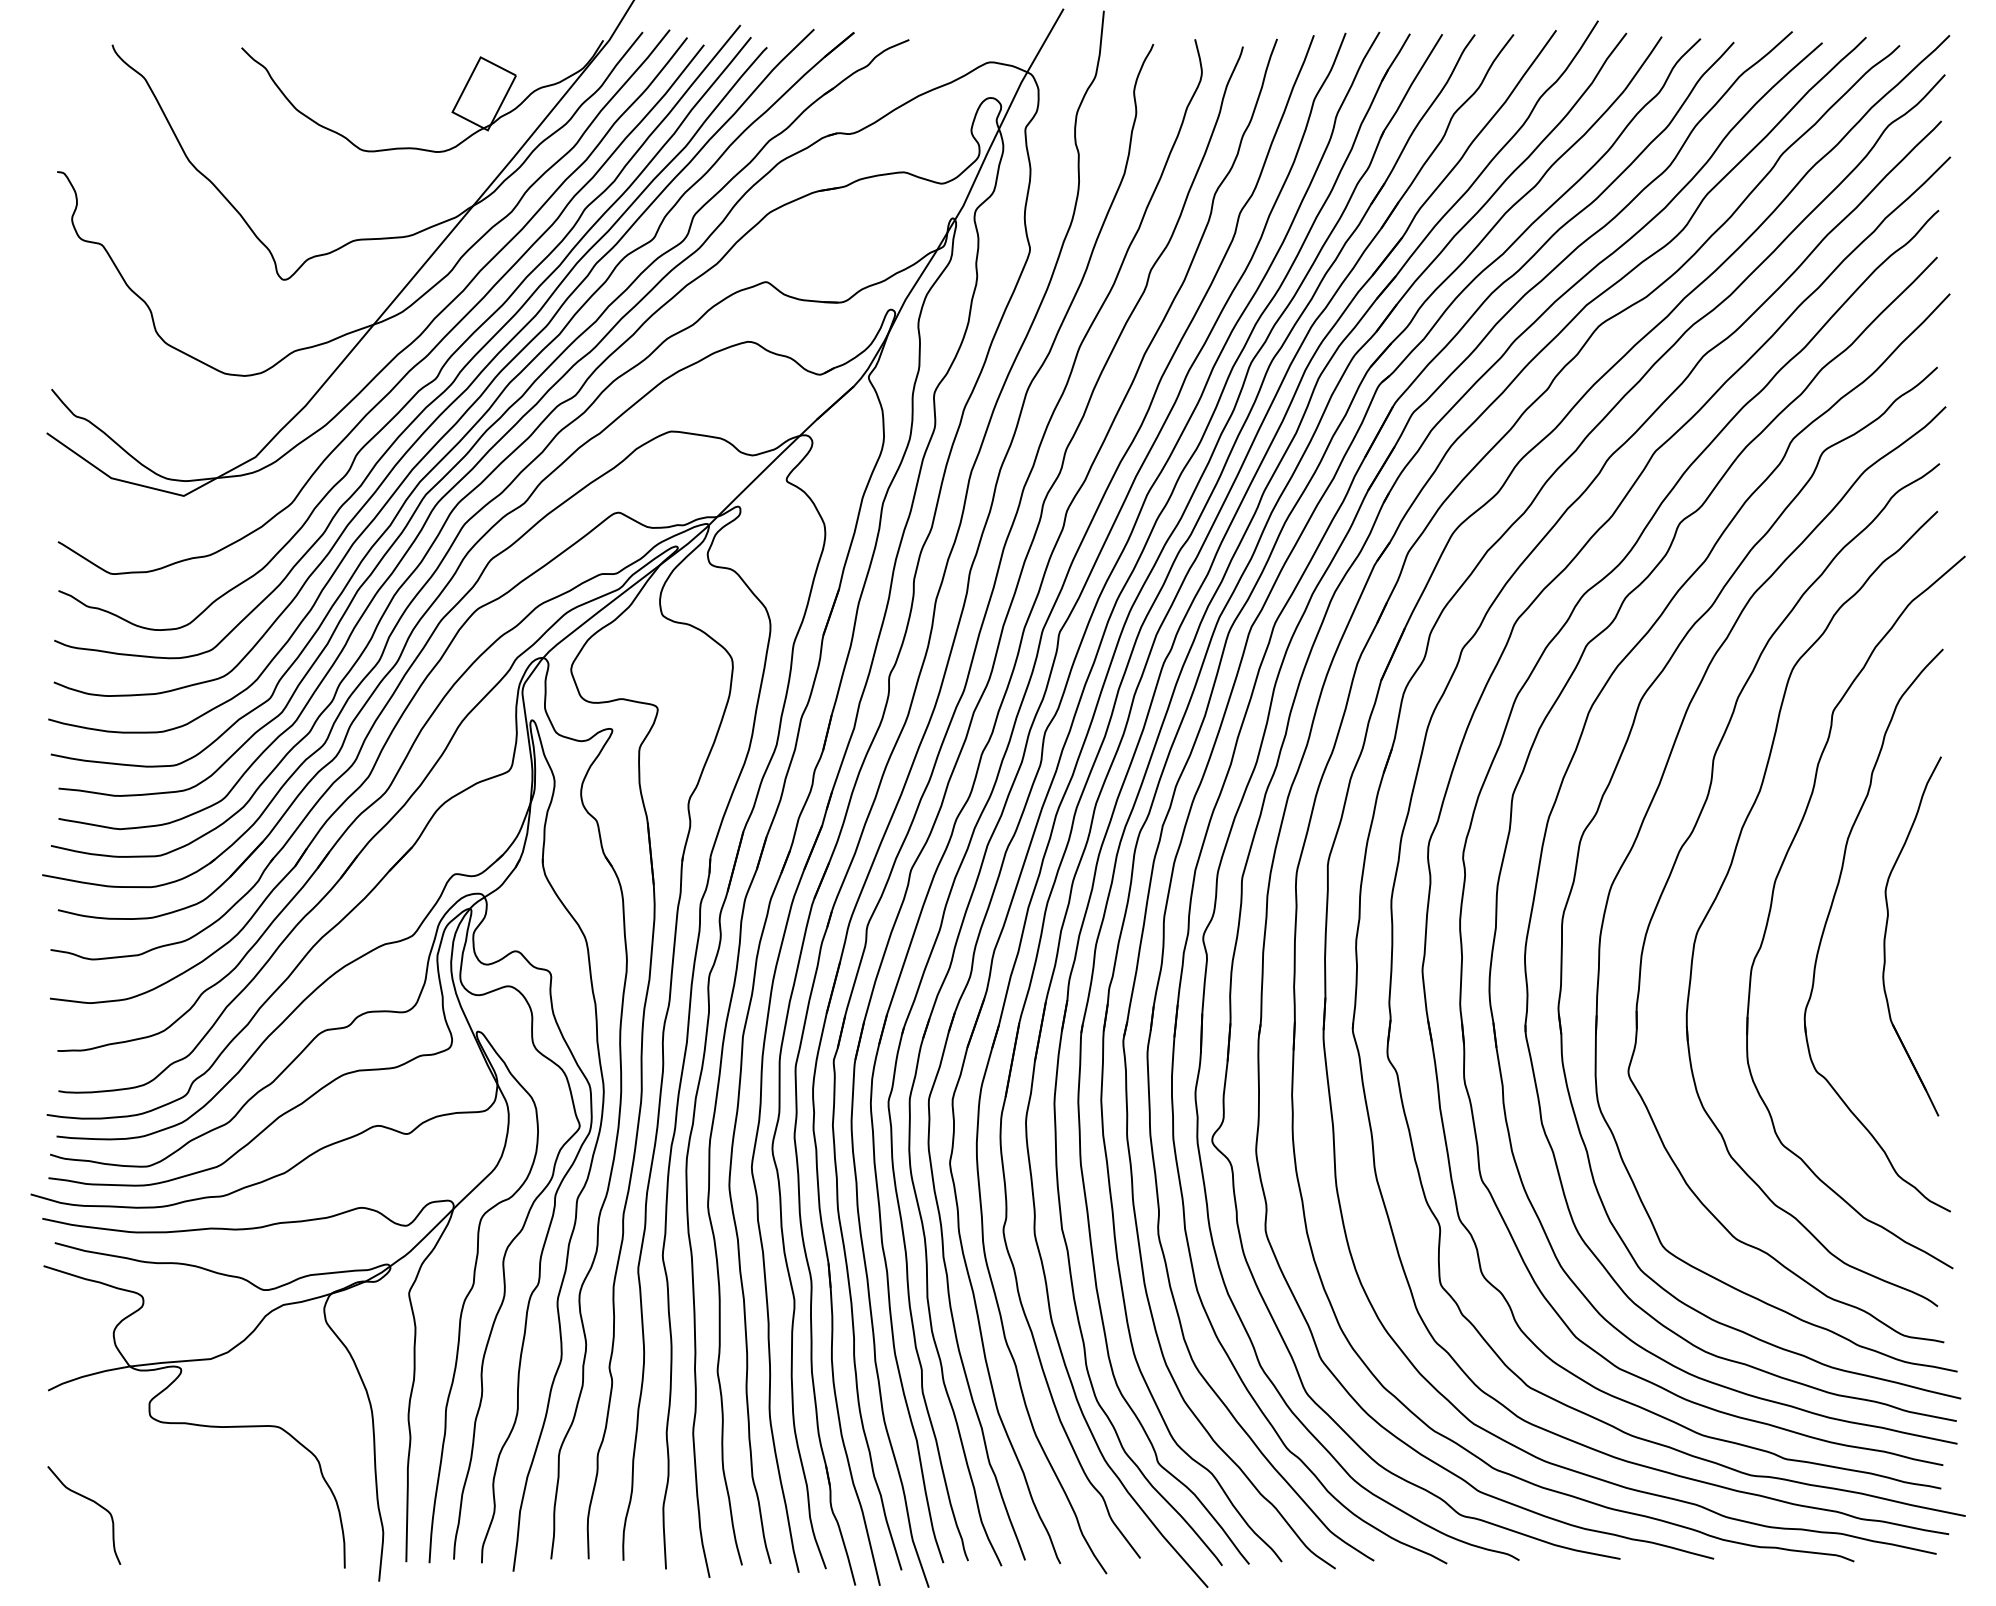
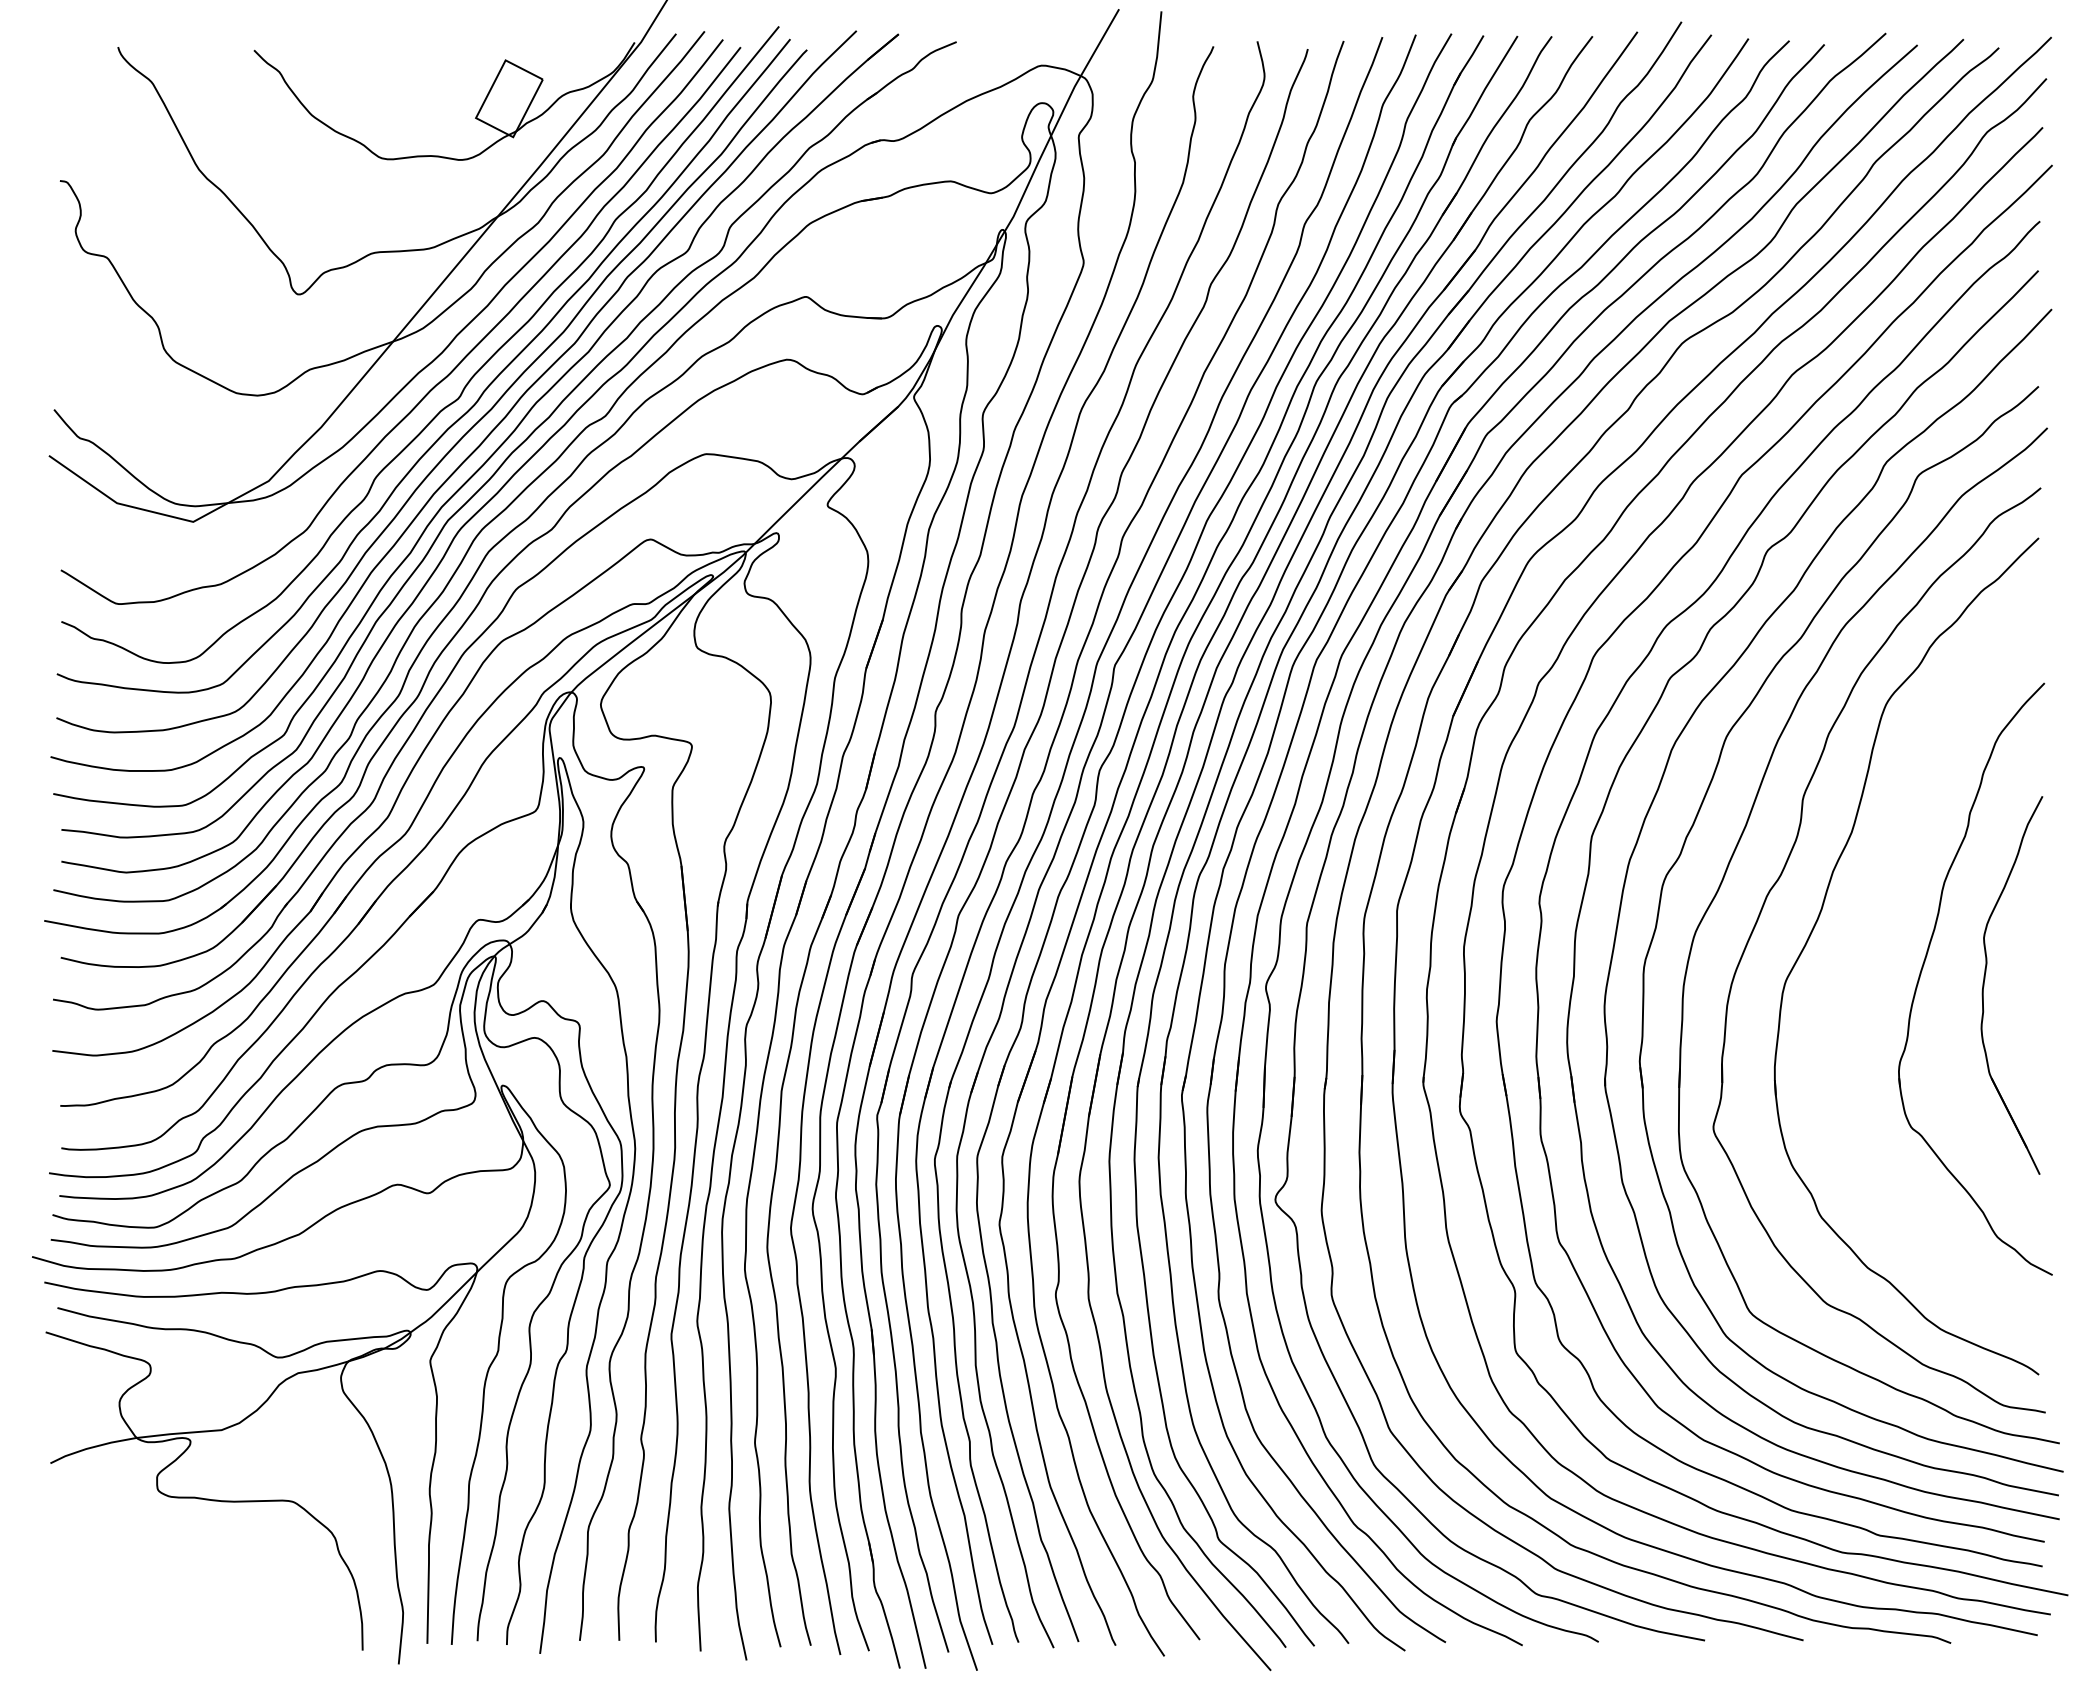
part: (1772, 900) -> (1865, 947), removed
curve: (90, 1500) -> (95, 1579), removed

